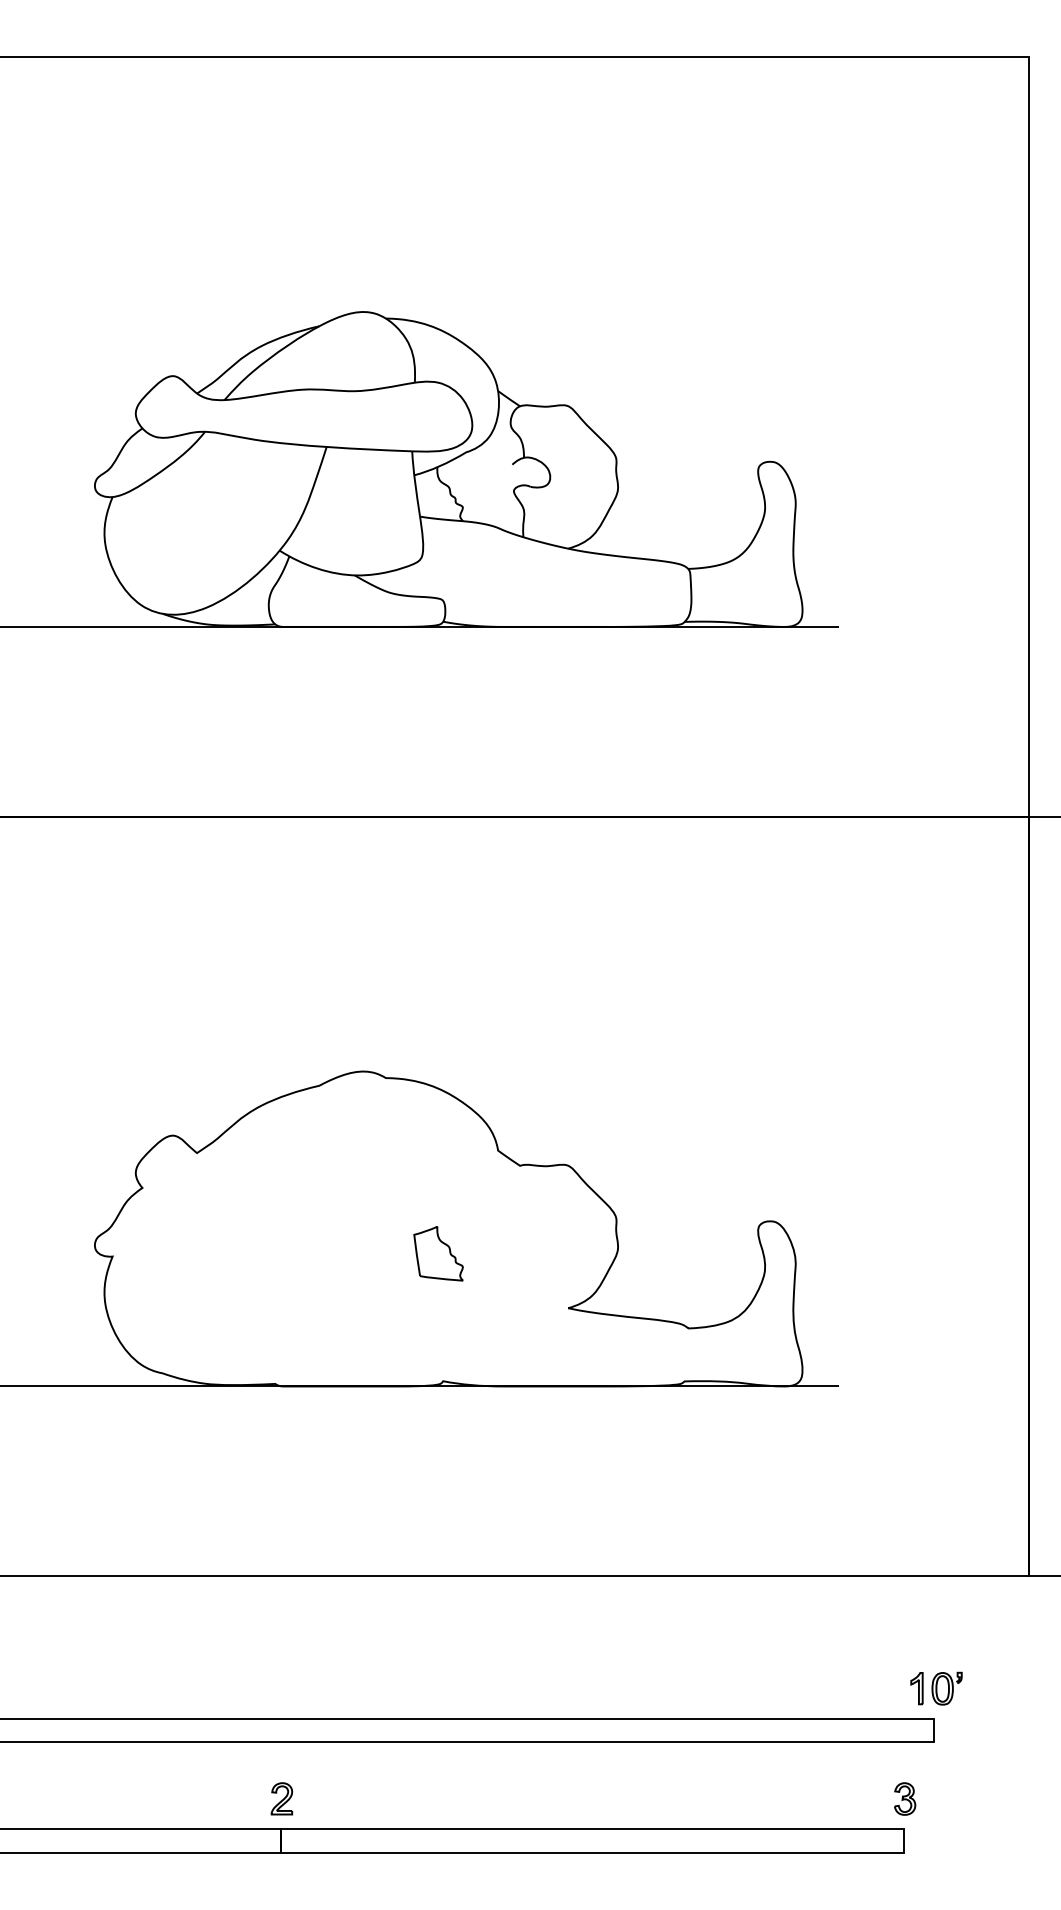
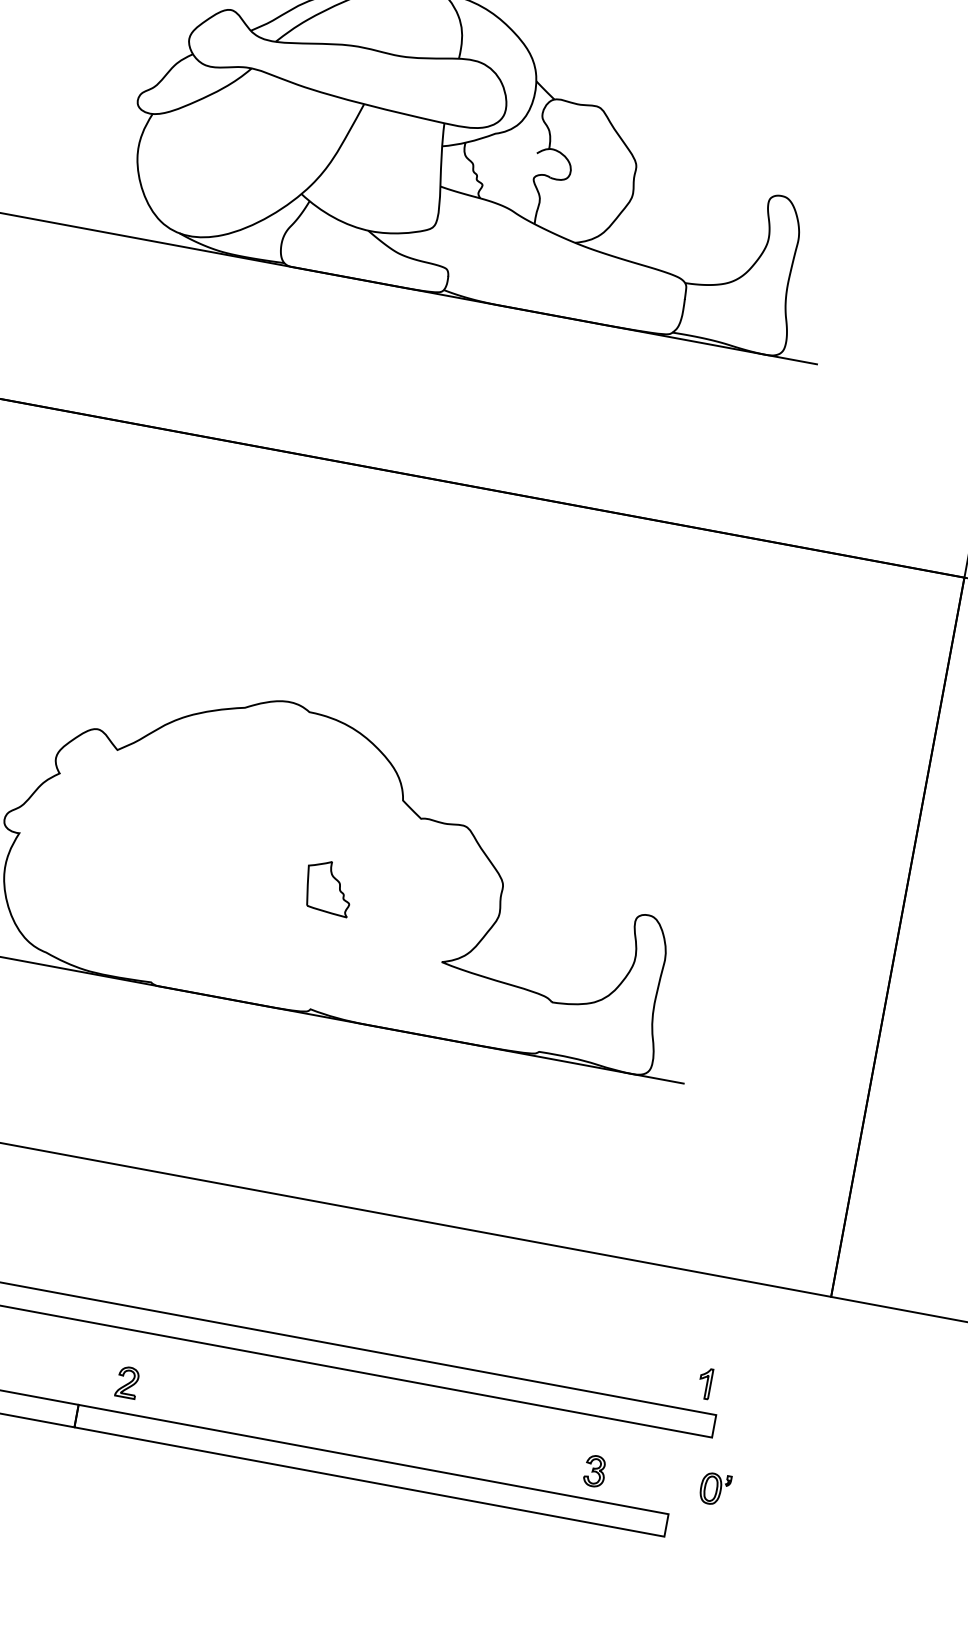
part: (946, 1688) -> (714, 1488), moved
part: (281, 1798) -> (127, 1382), moved
part: (905, 1798) -> (595, 1470), moved

